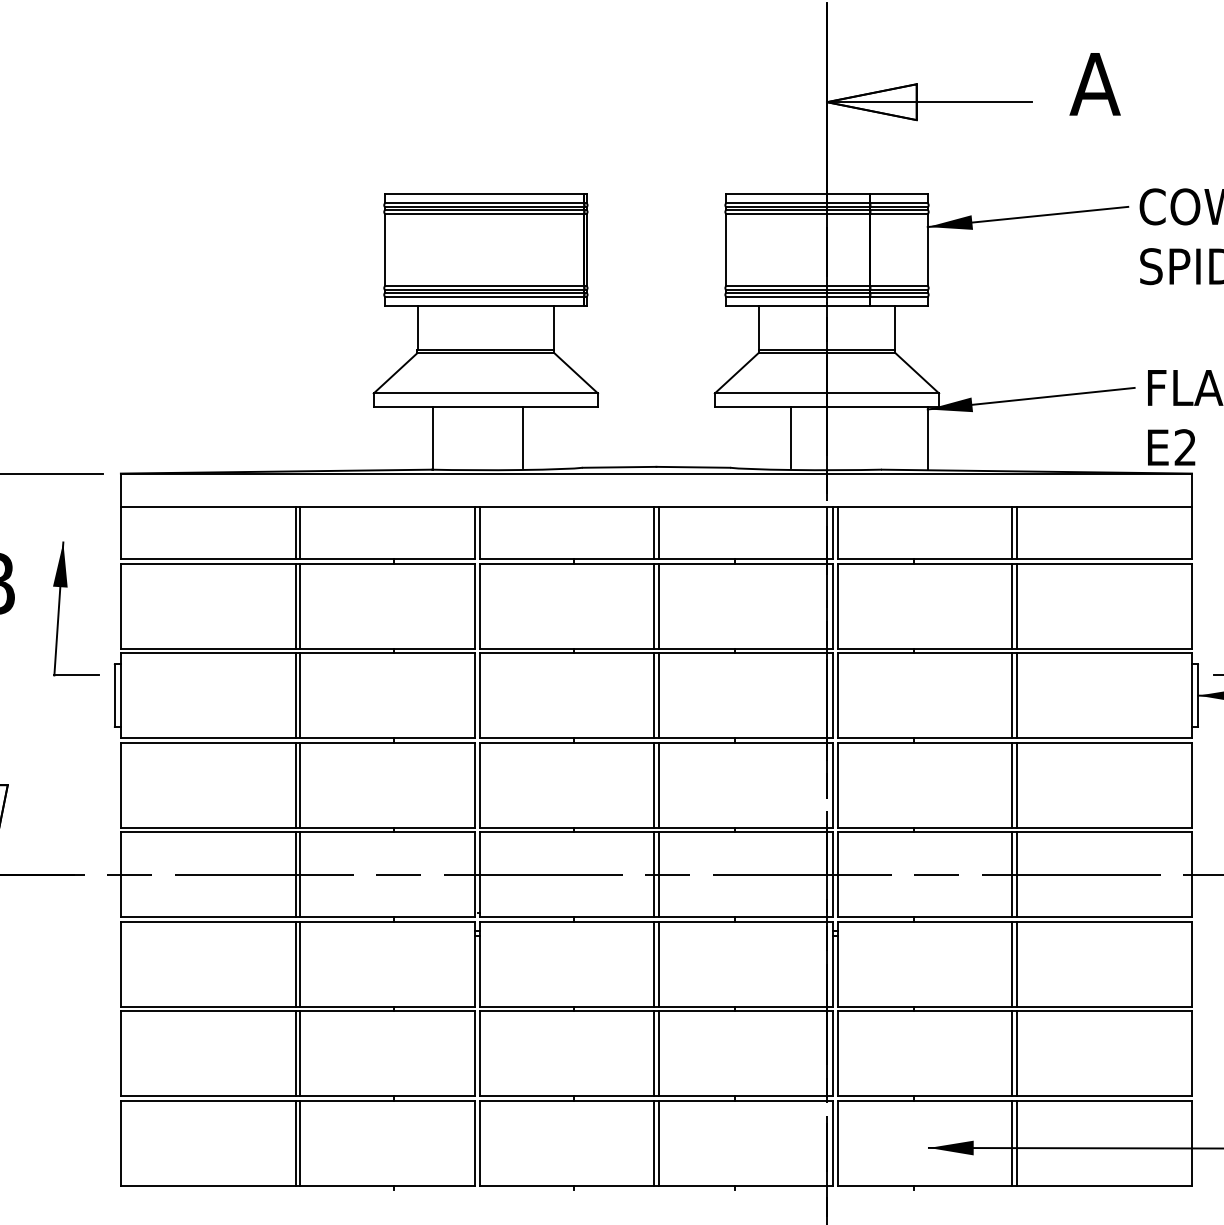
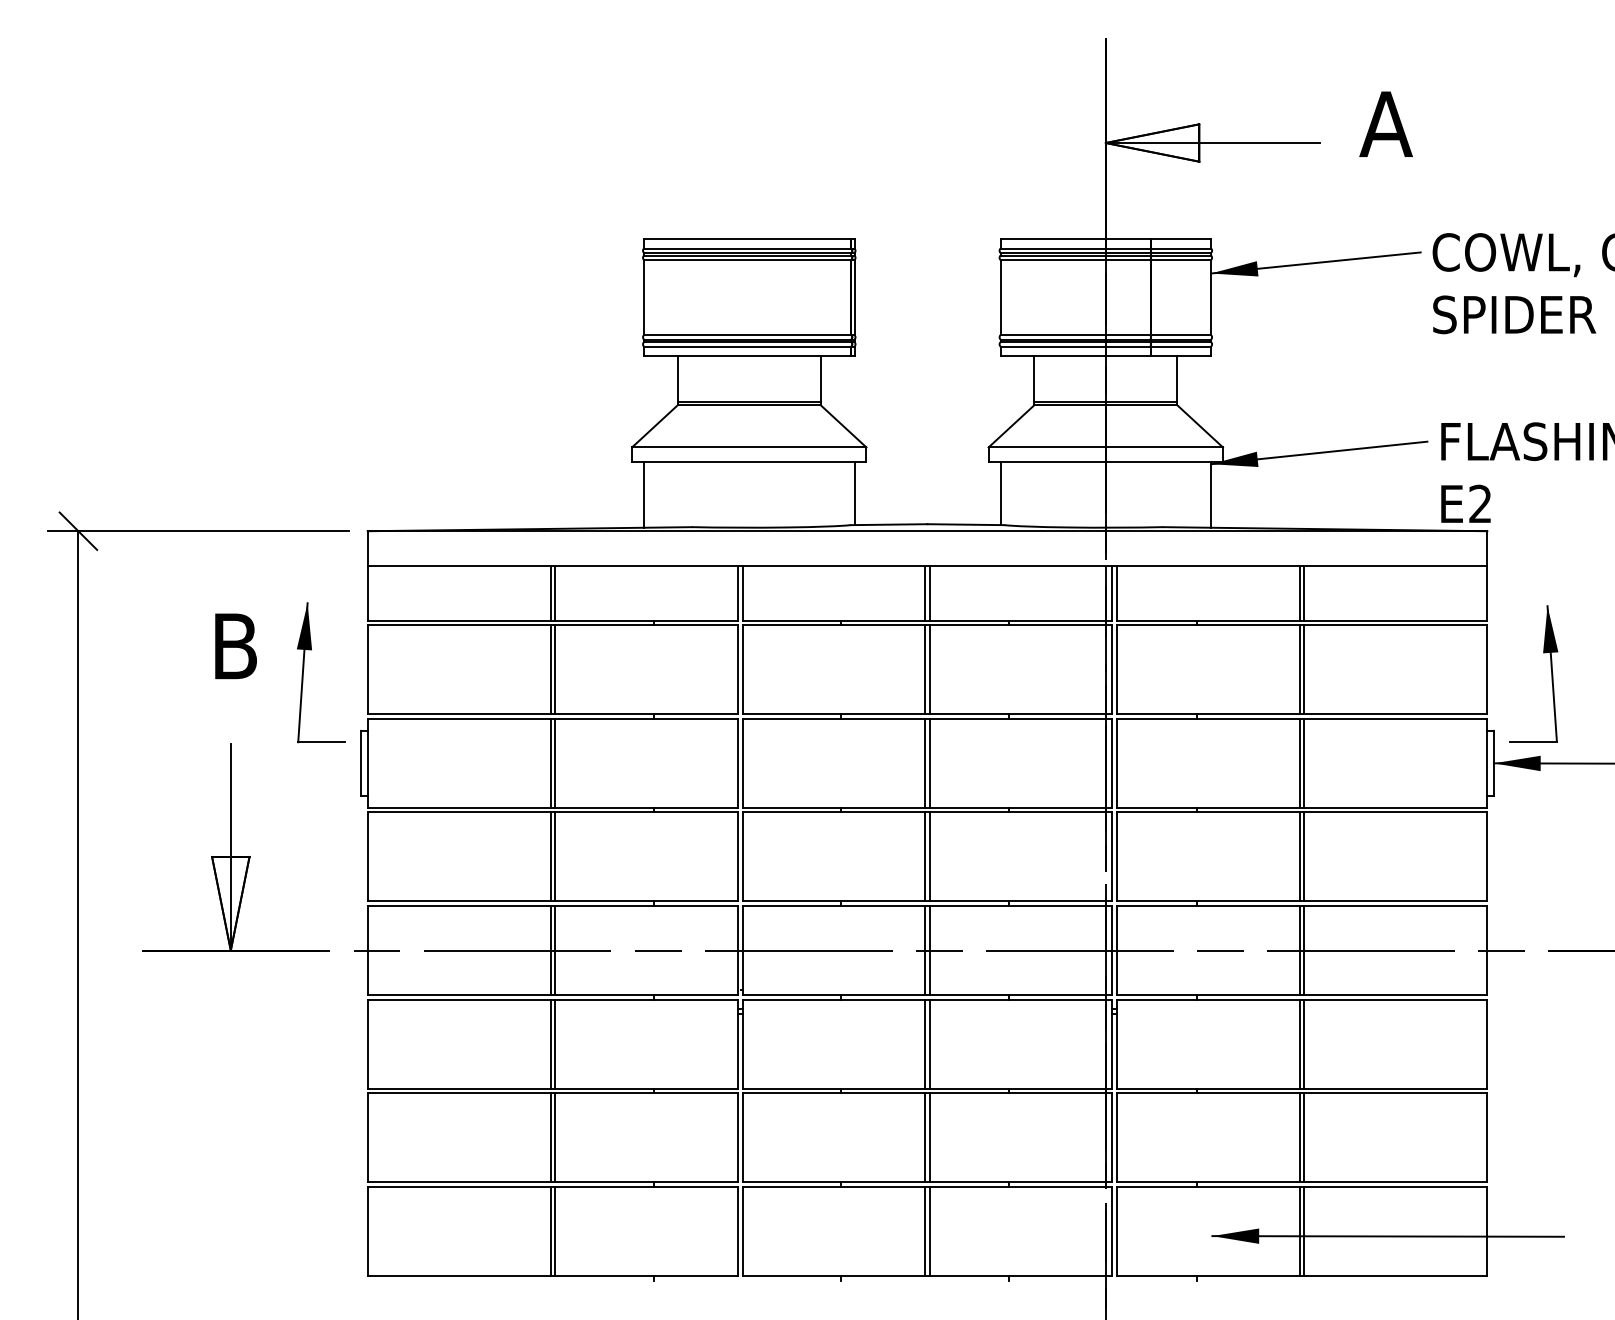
line: (523, 437) -> (854, 493), moved
line: (791, 437) -> (1000, 493), moved
line: (432, 438) -> (643, 494), moved

